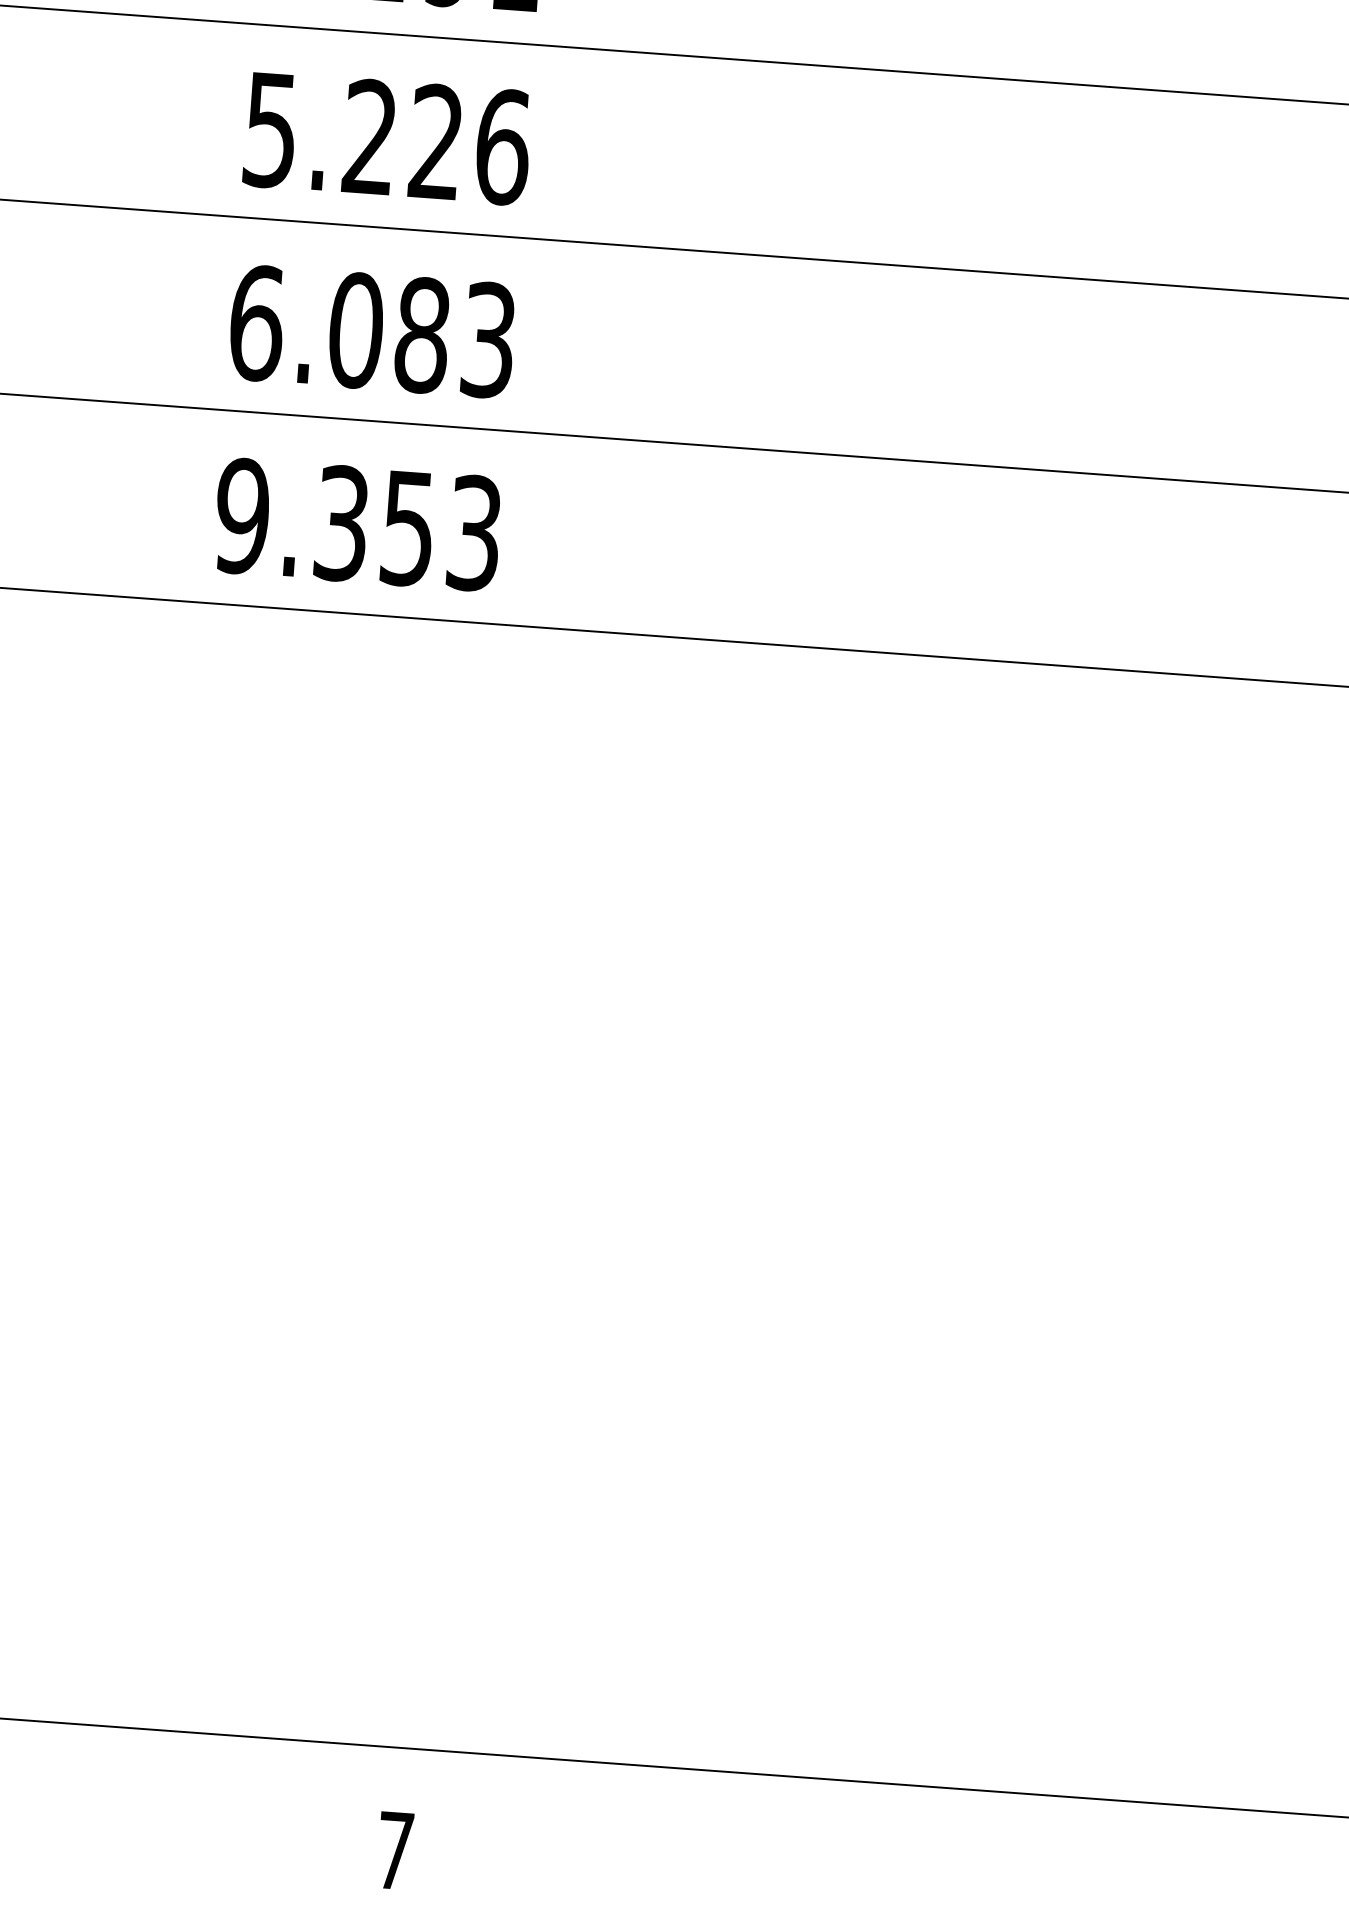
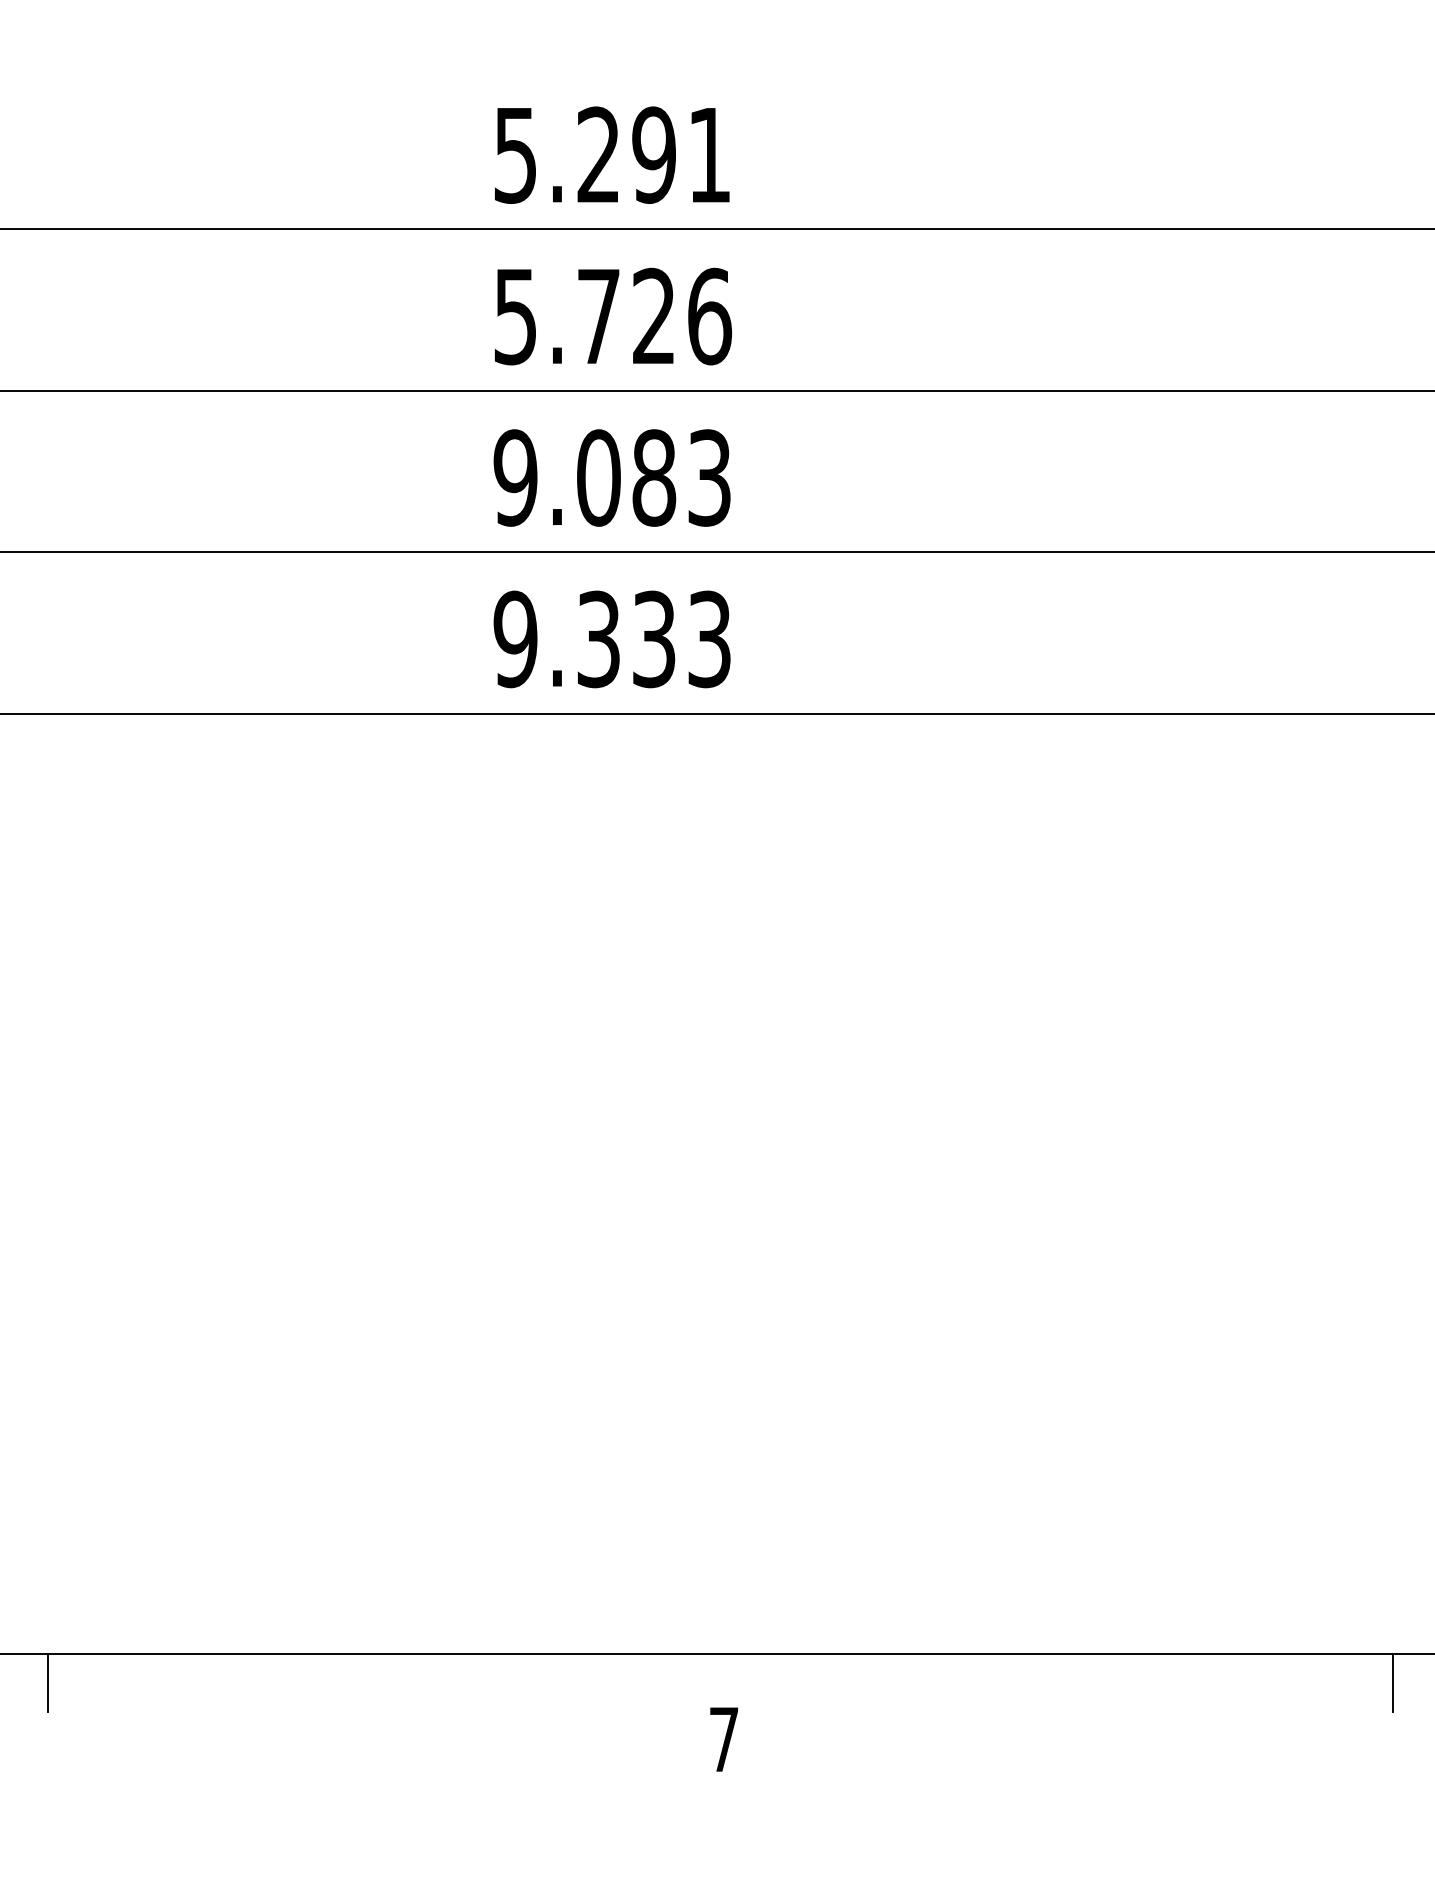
text: (369, 136) -> (598, 315), 5.226 -> 5.726
text: (256, 322) -> (515, 477), 6.083 -> 9.083
text: (408, 527) -> (654, 638), 9.353 -> 9.333
line: (1199, 1841) -> (1392, 1682), added

